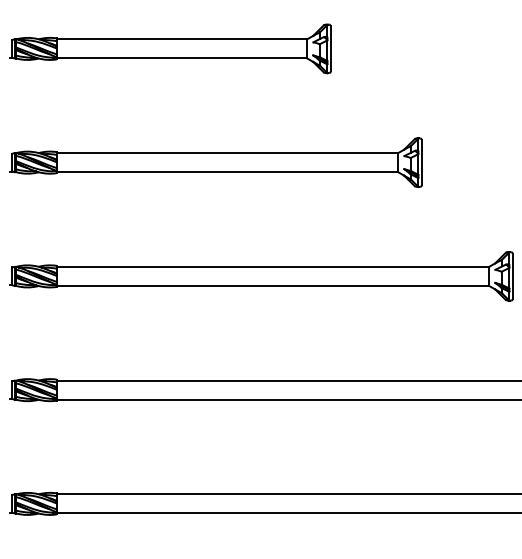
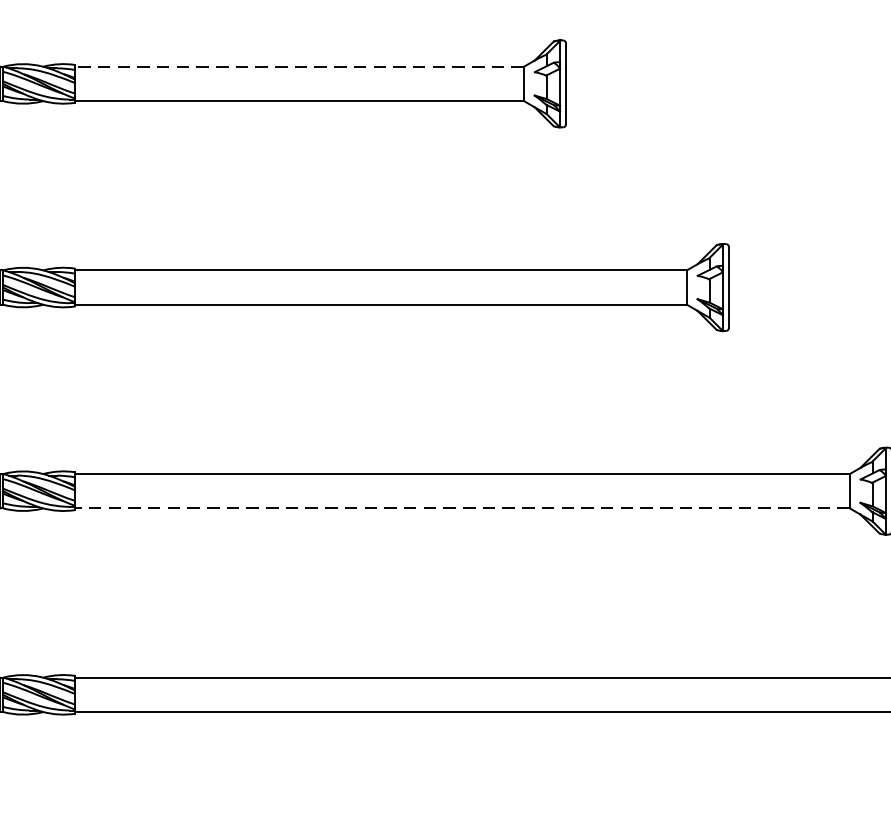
line: (181, 39) -> (298, 67), solid -> dashed
line: (272, 285) -> (461, 507), solid -> dashed

